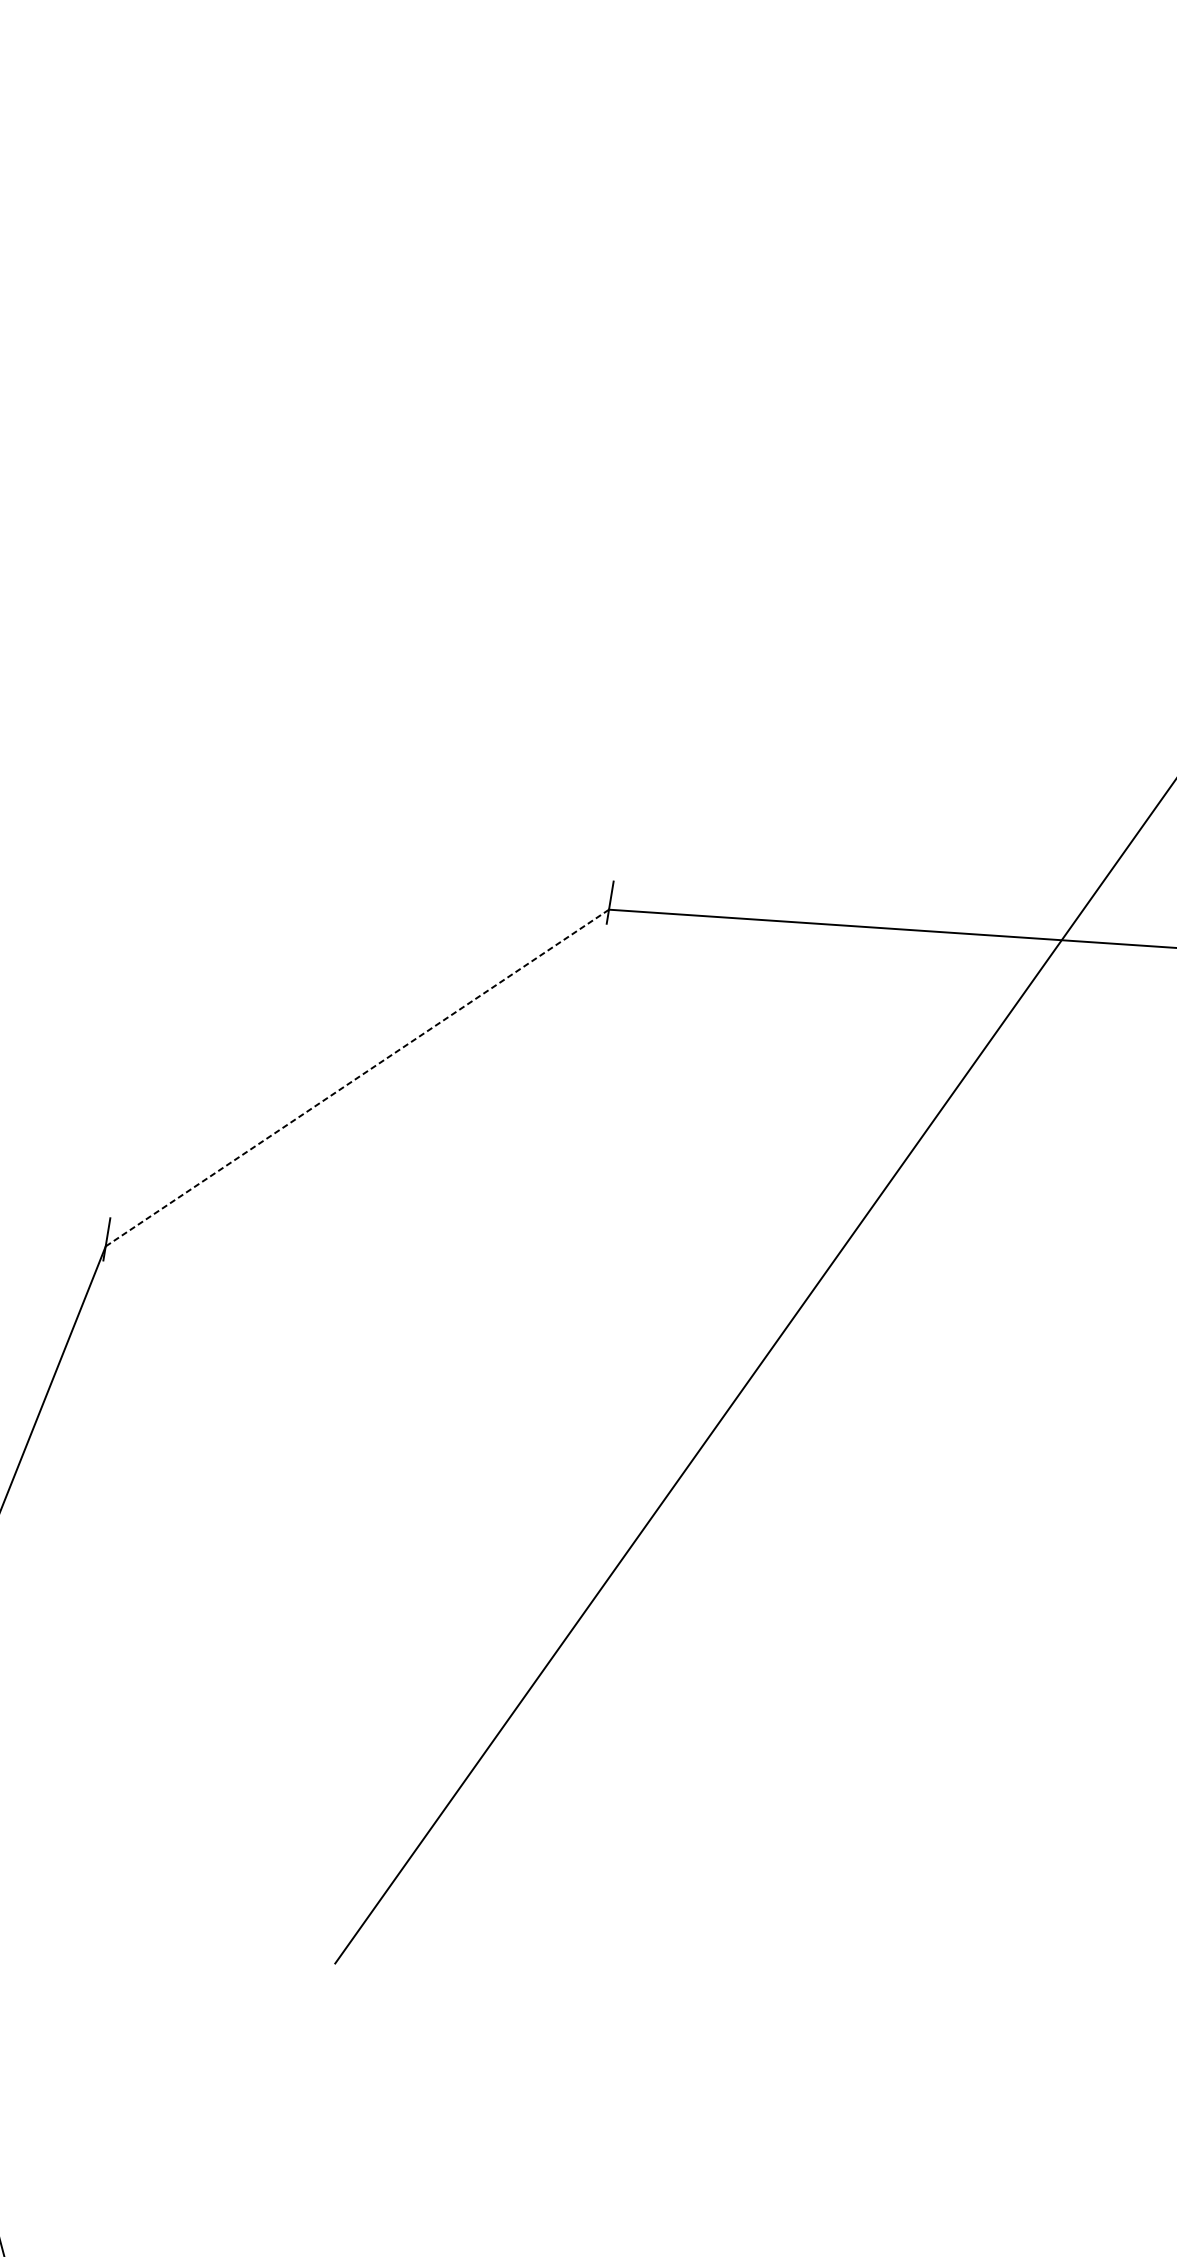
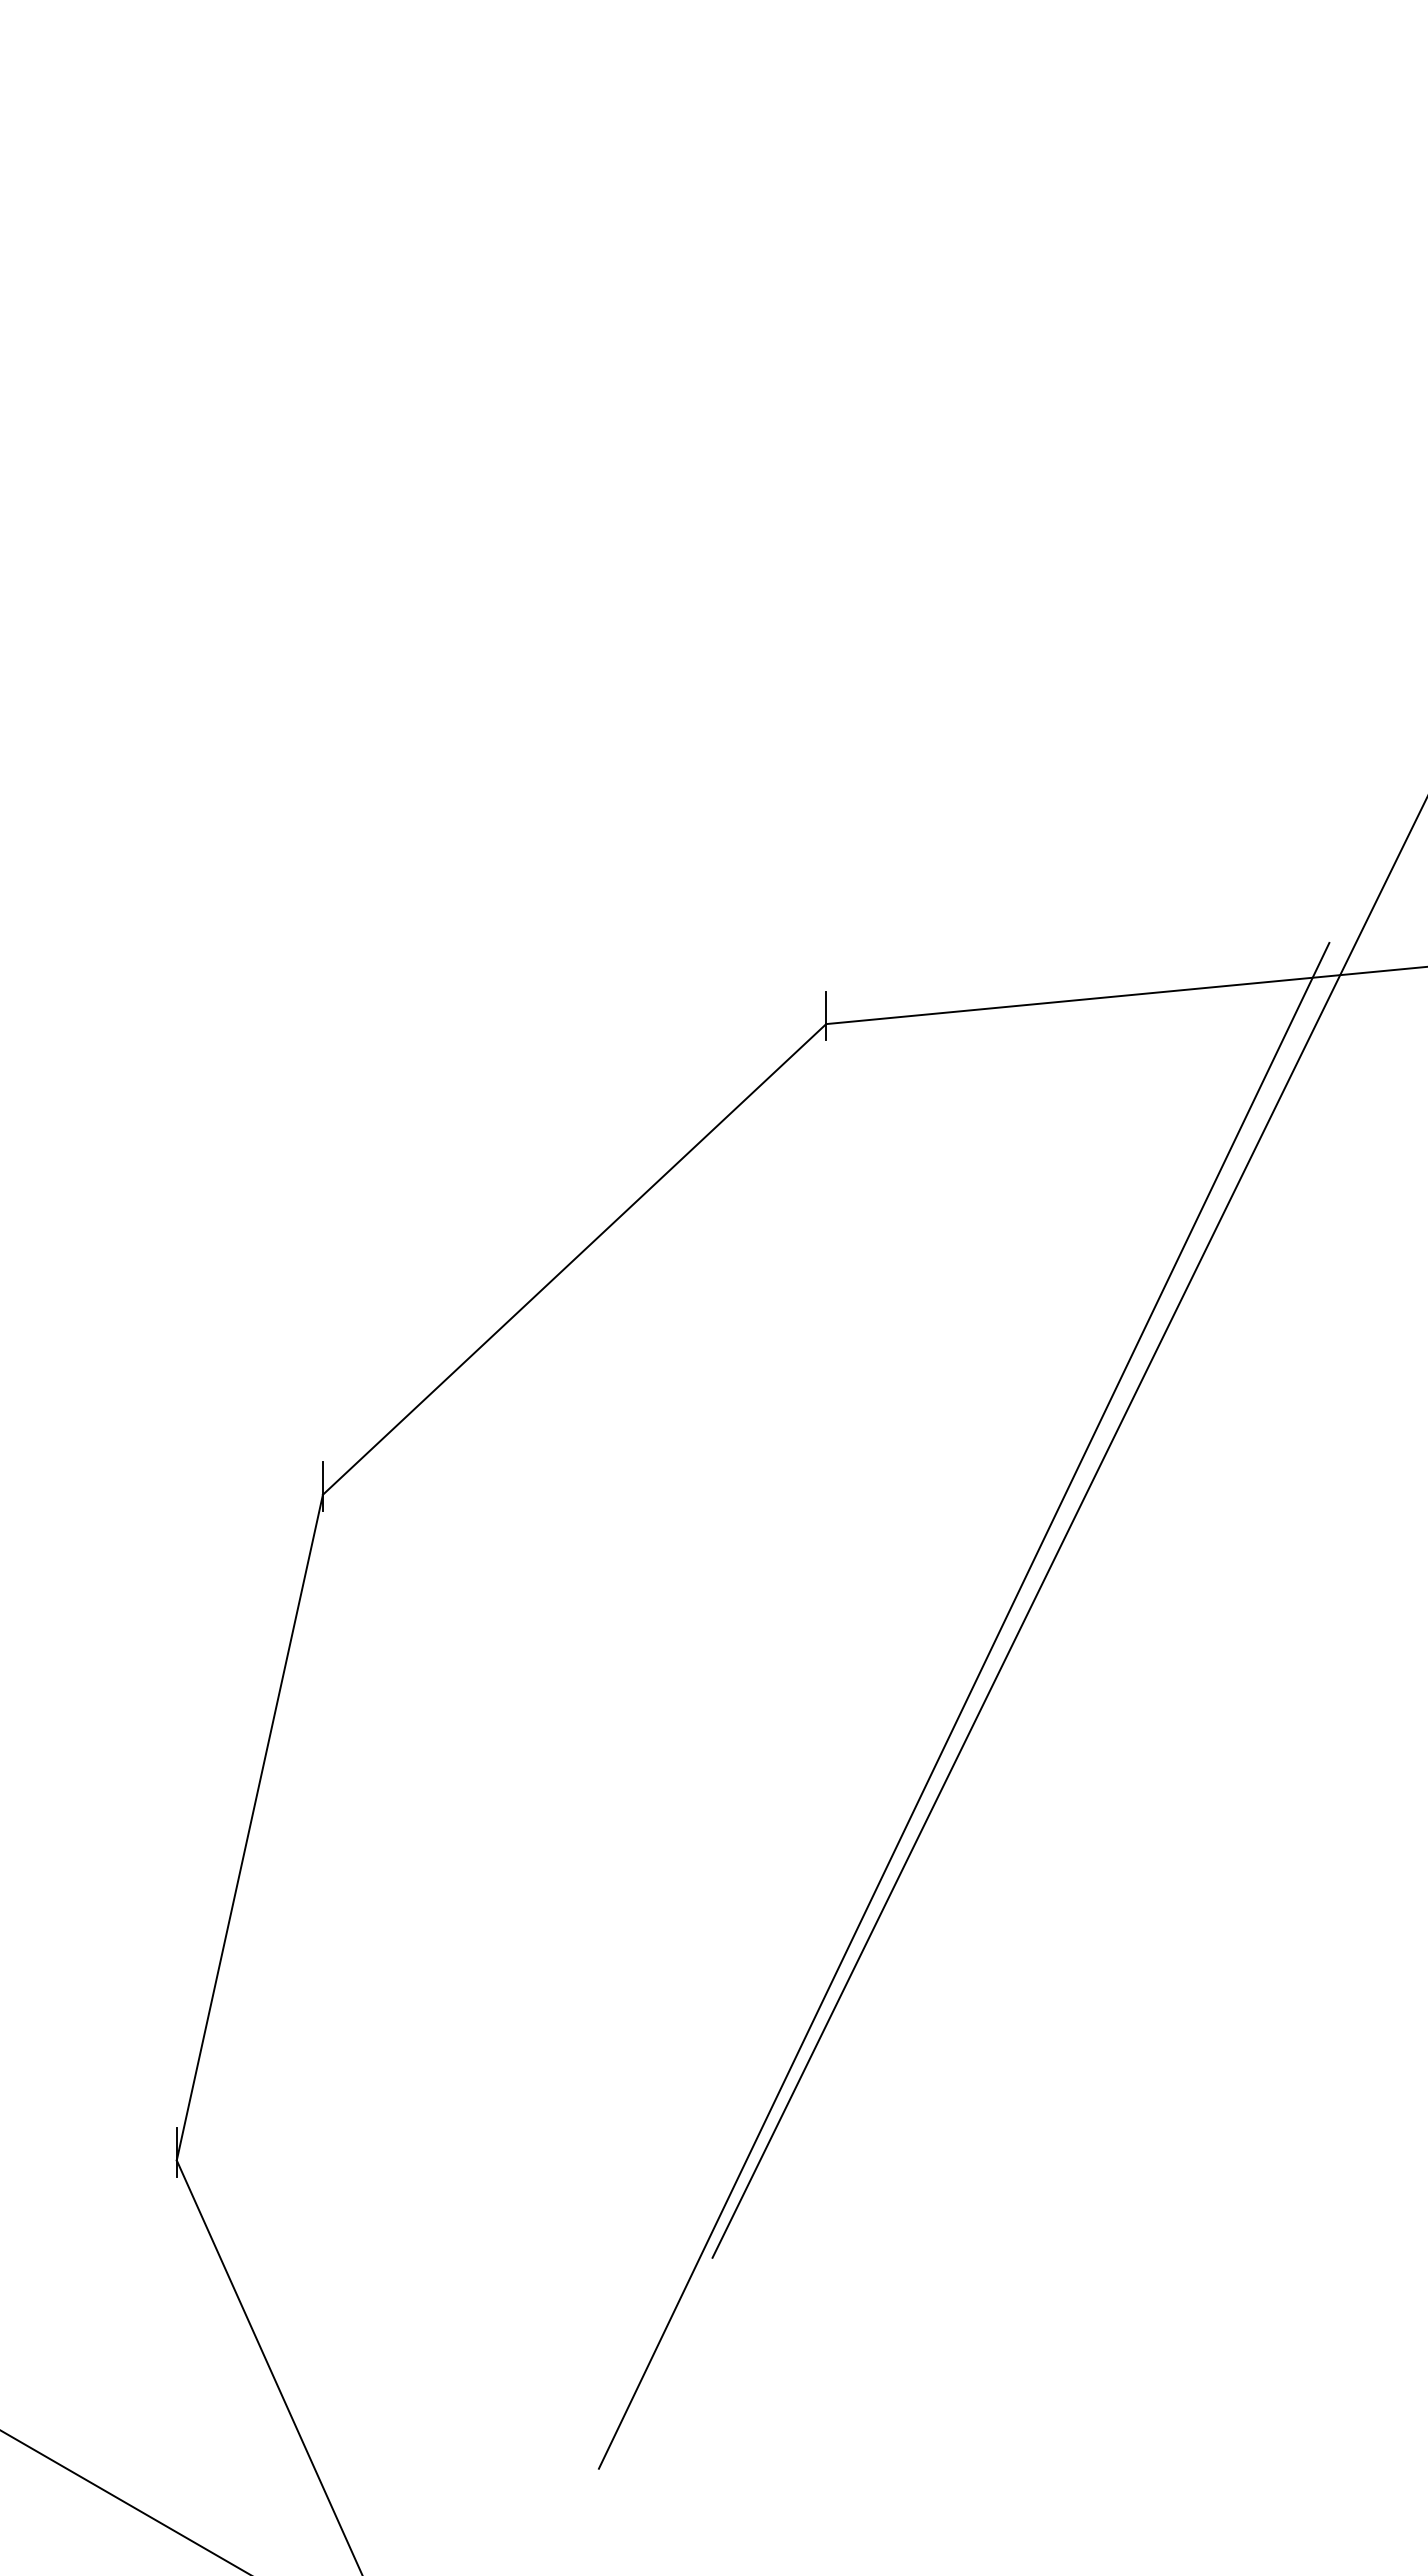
line: (357, 1078) -> (574, 1259), dashed -> solid
line: (631, 1520) -> (963, 1705), added

